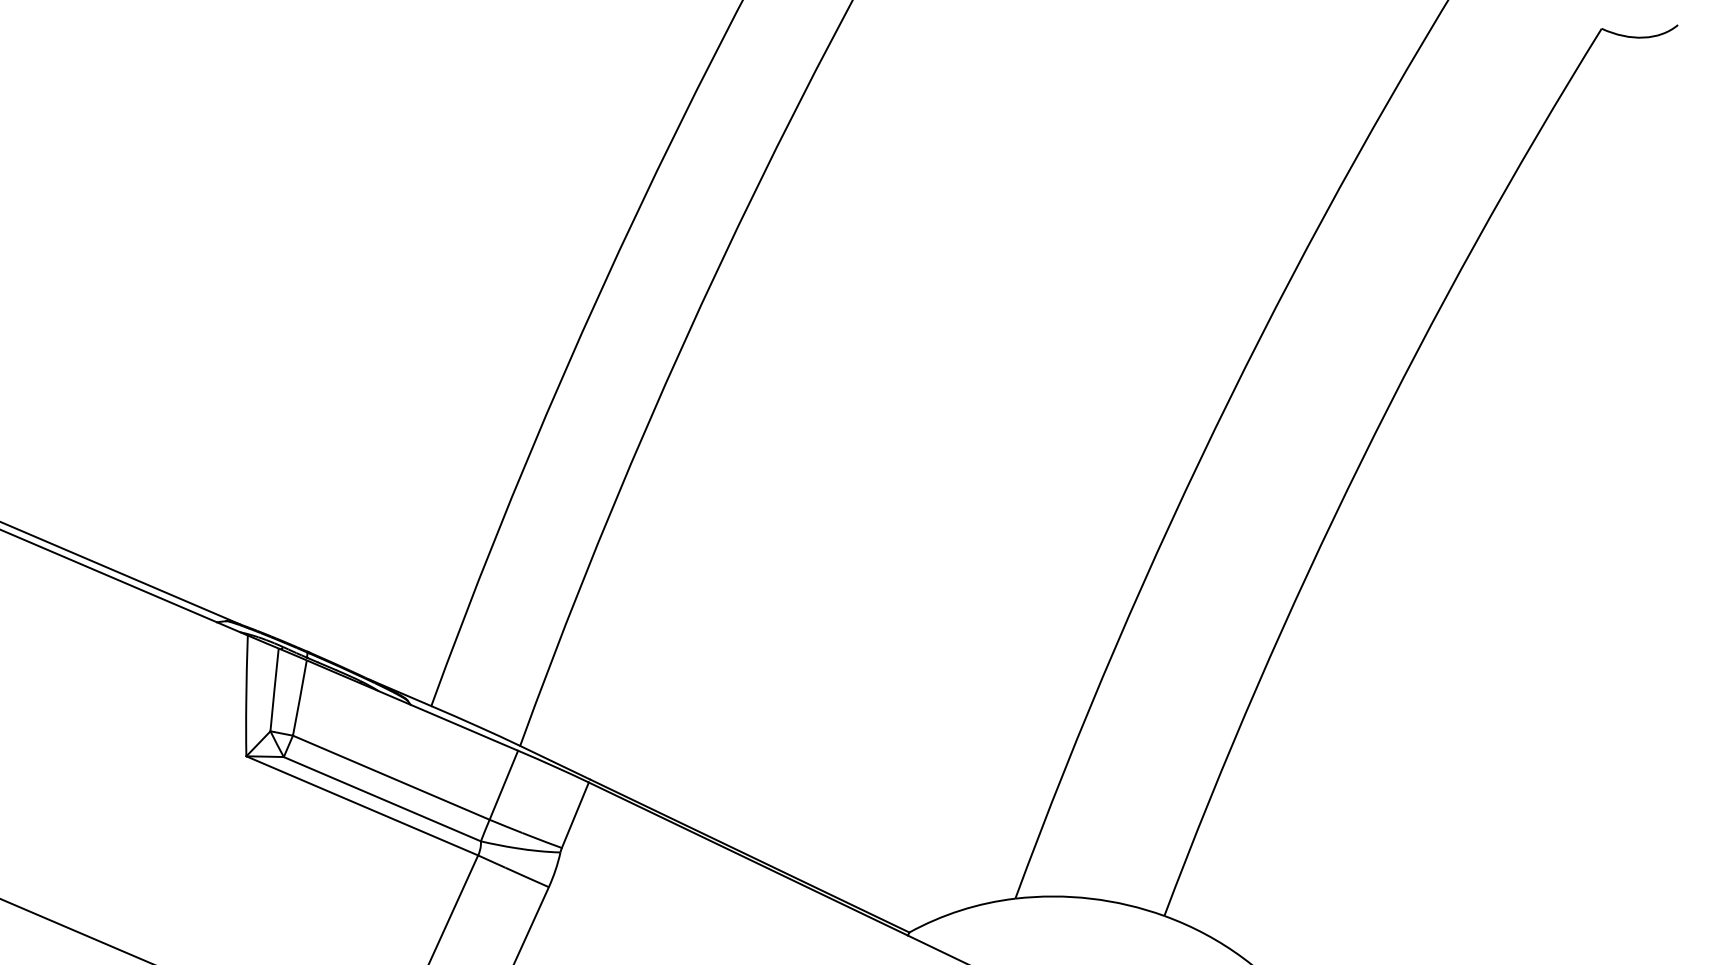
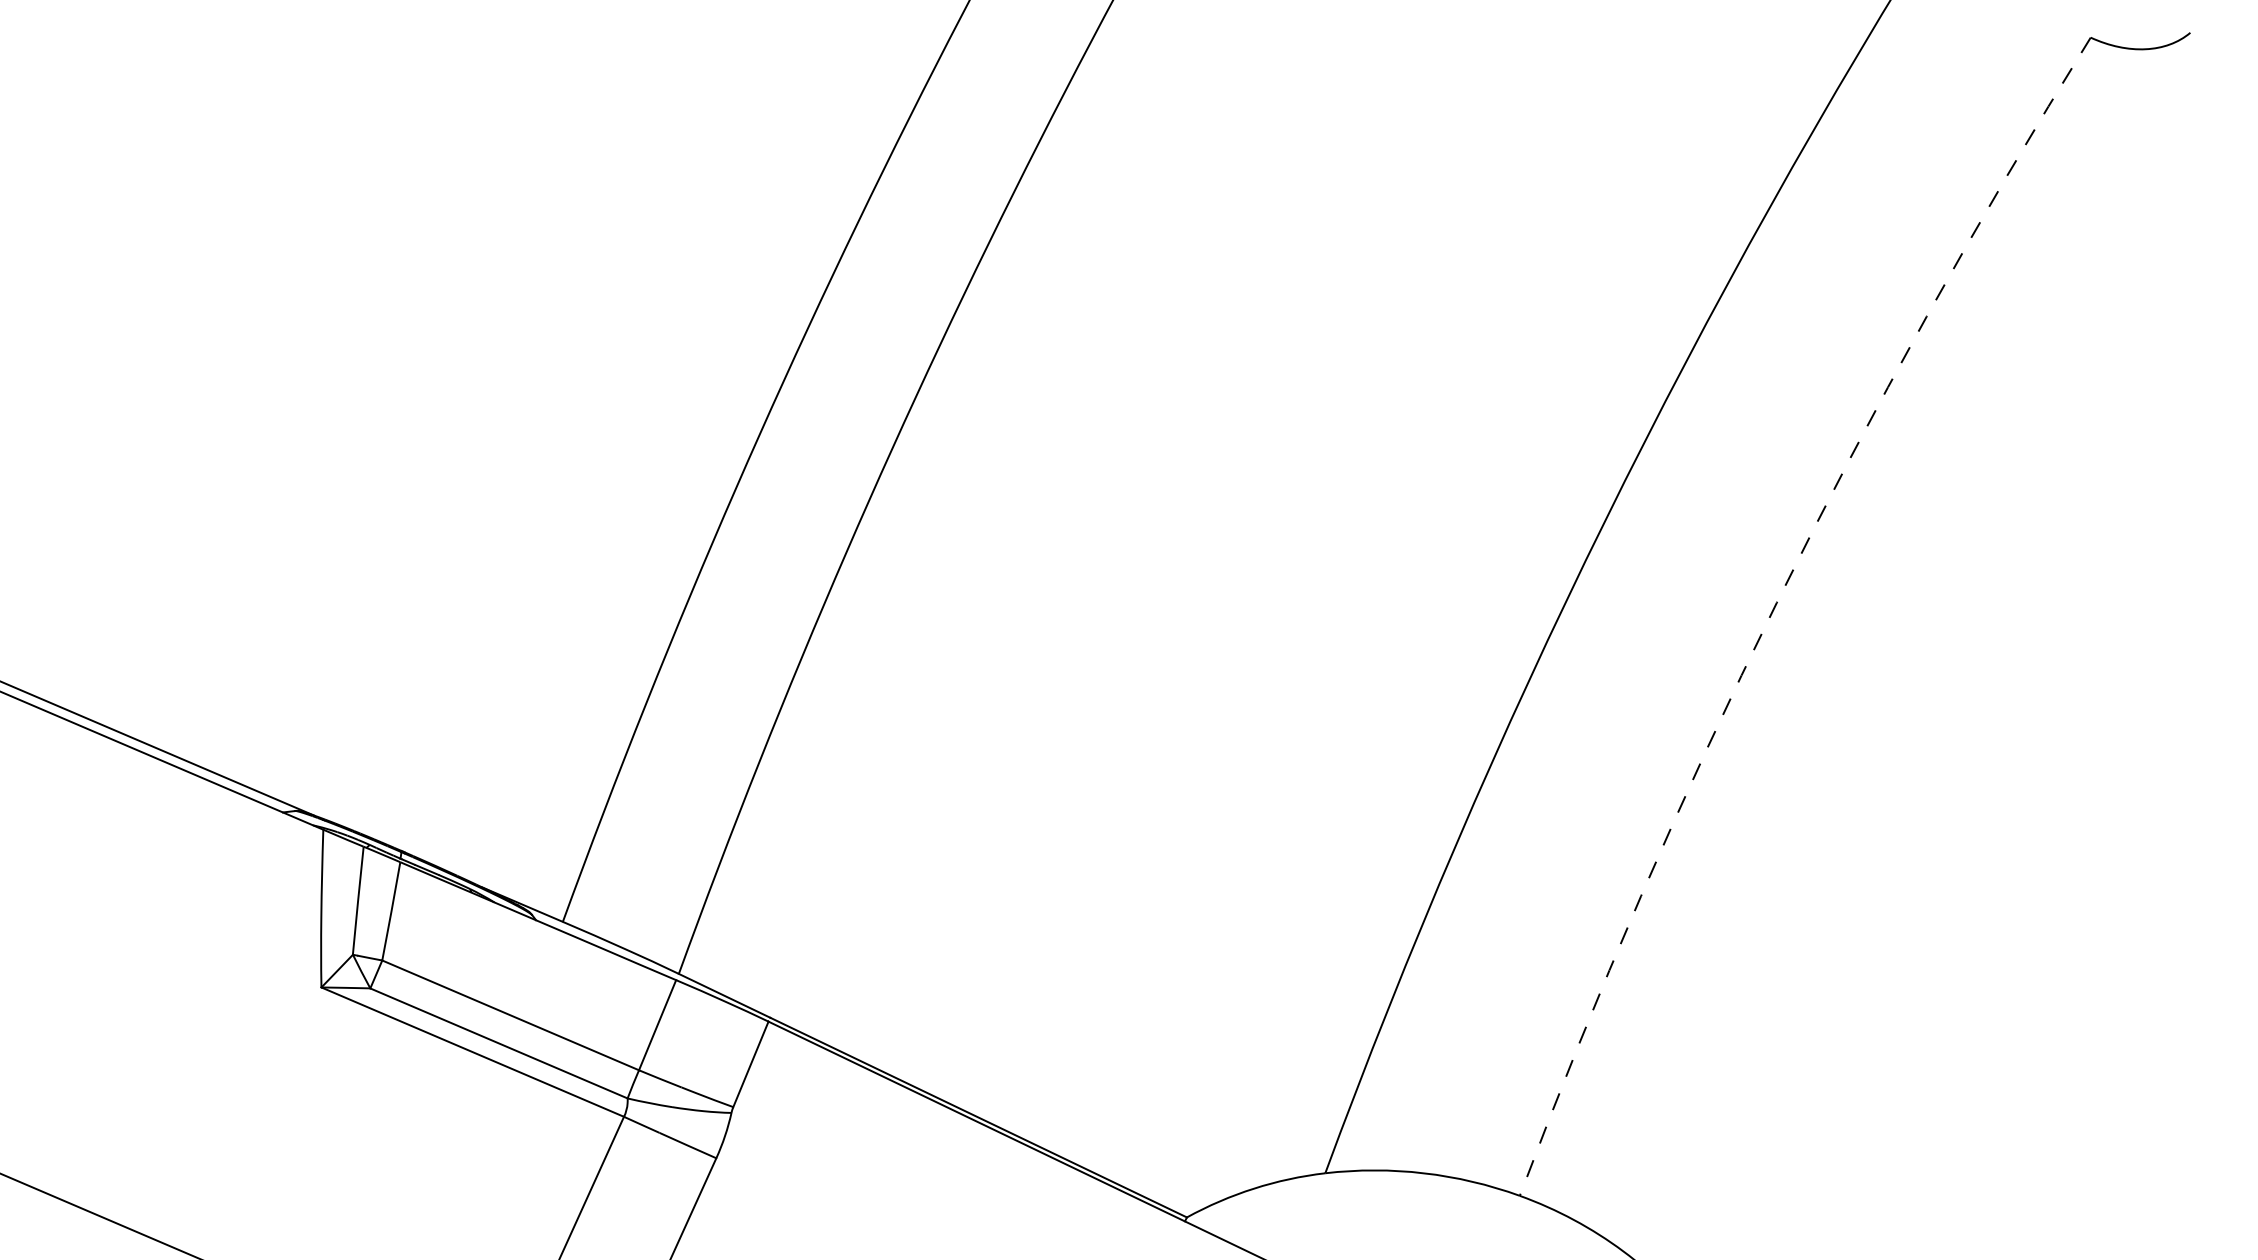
arc: (1361, 461) -> (1777, 602), solid -> dashed

